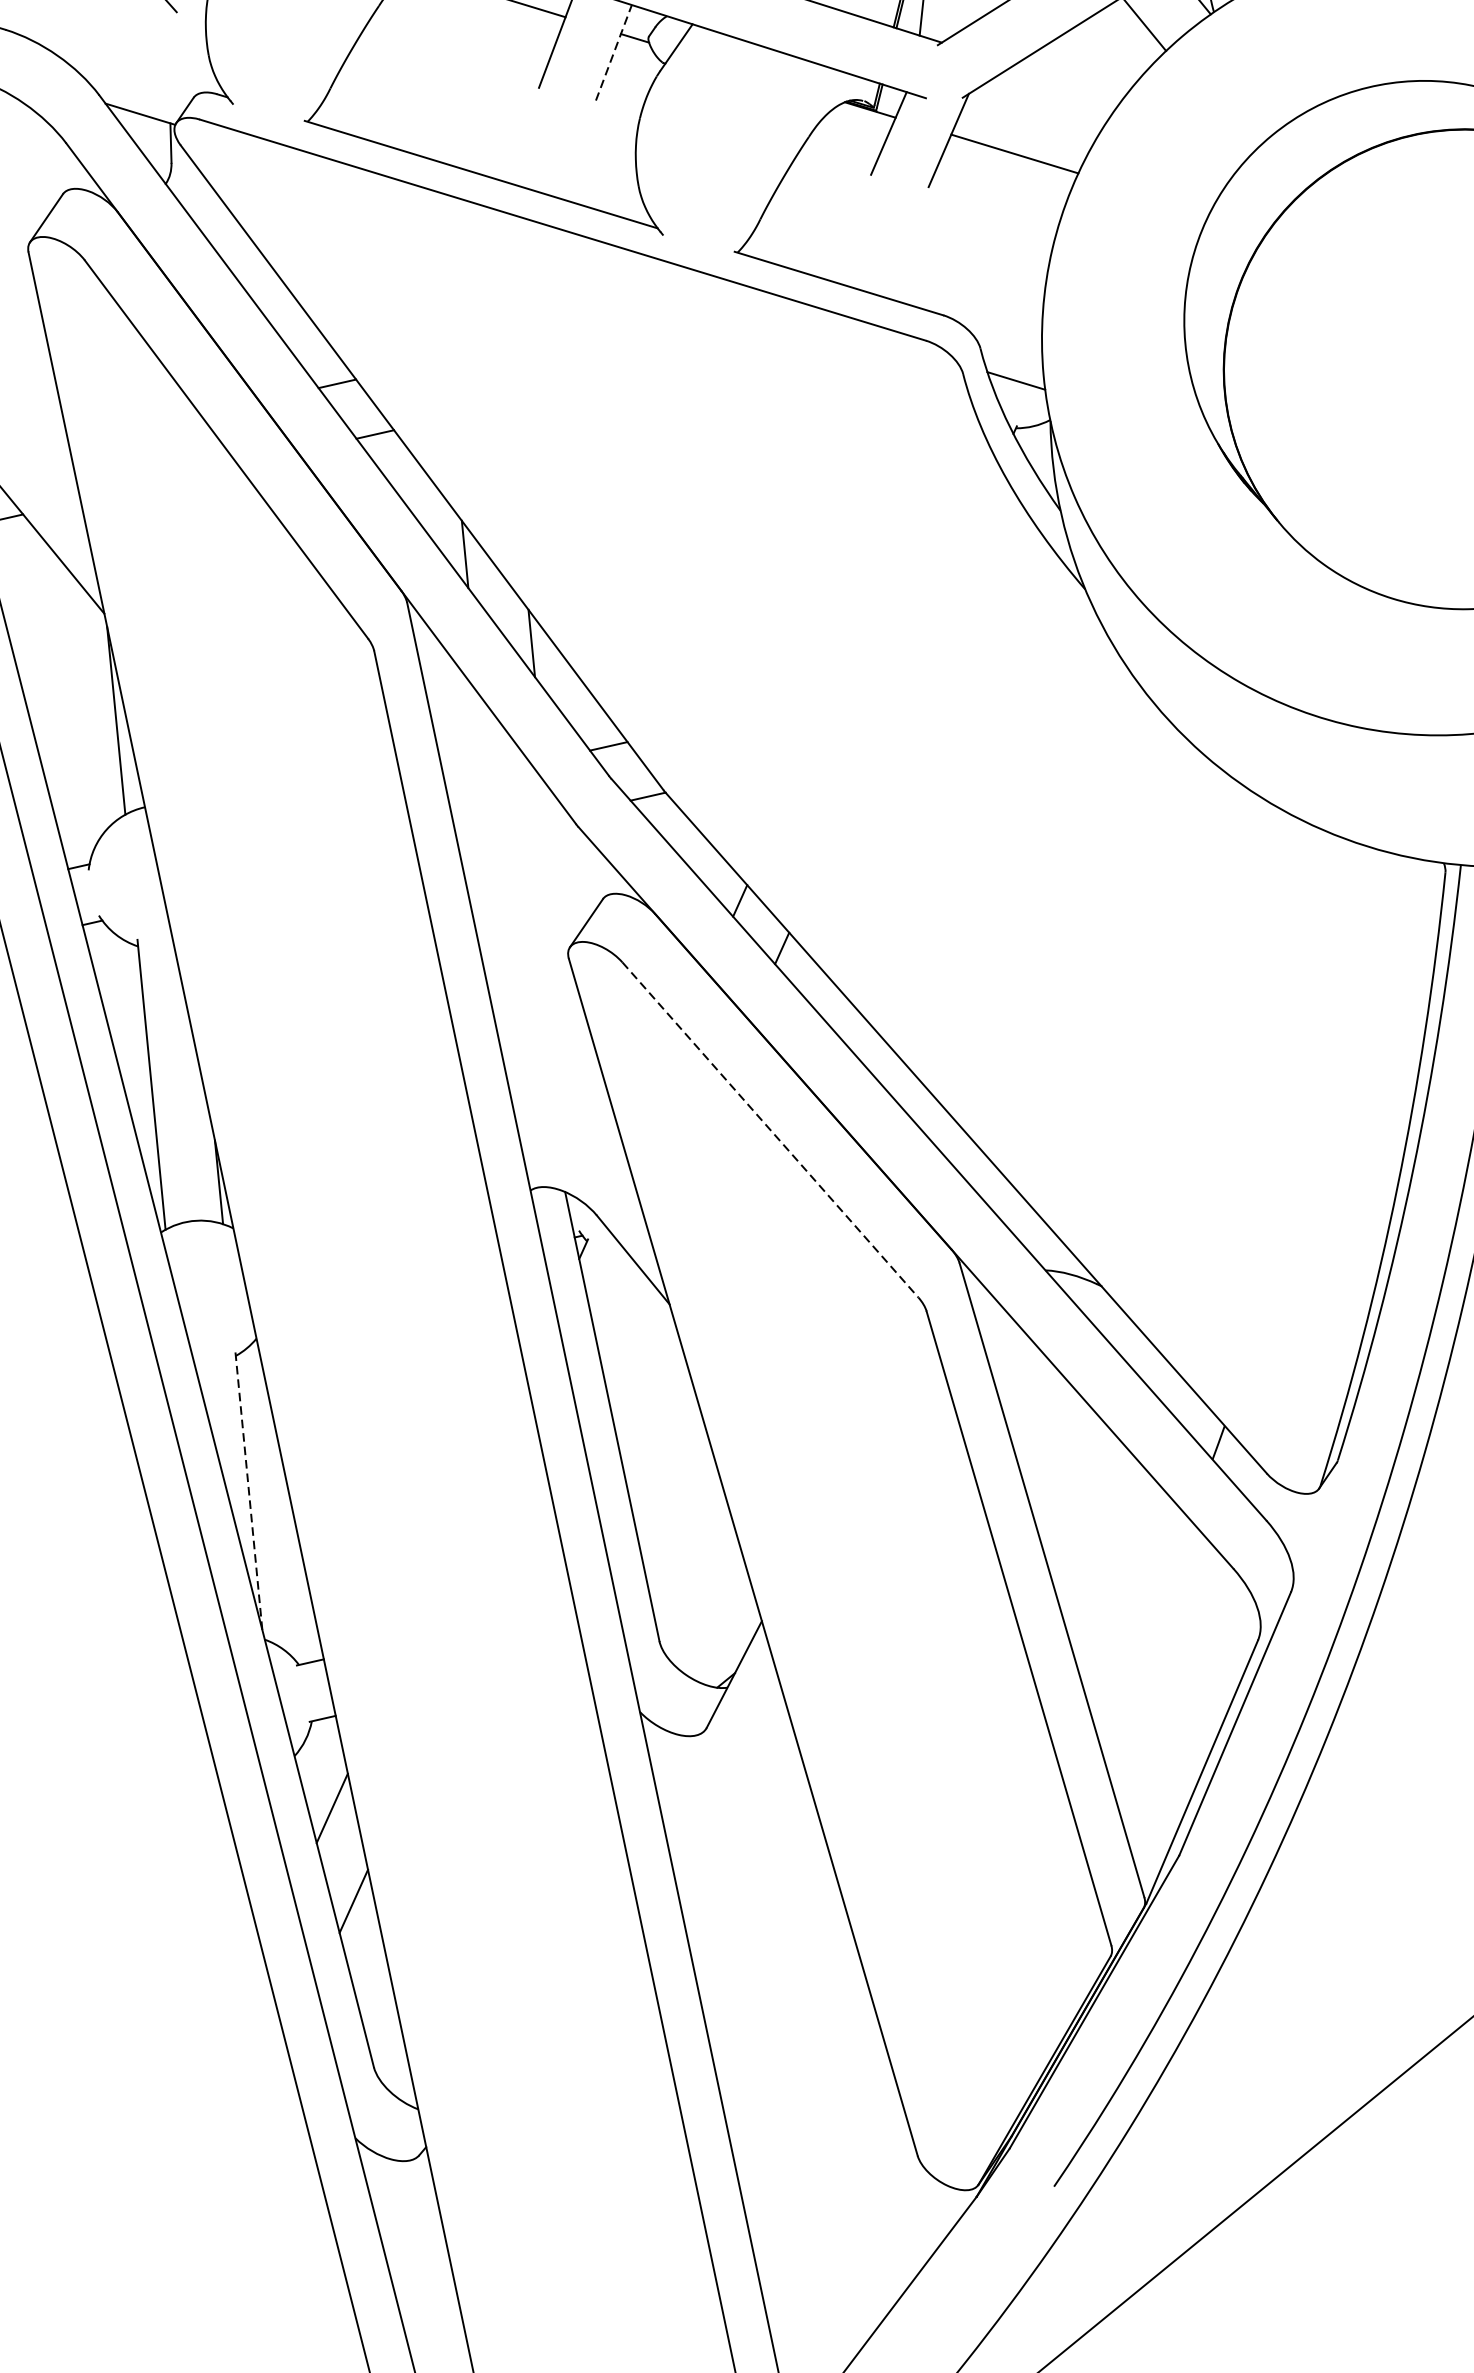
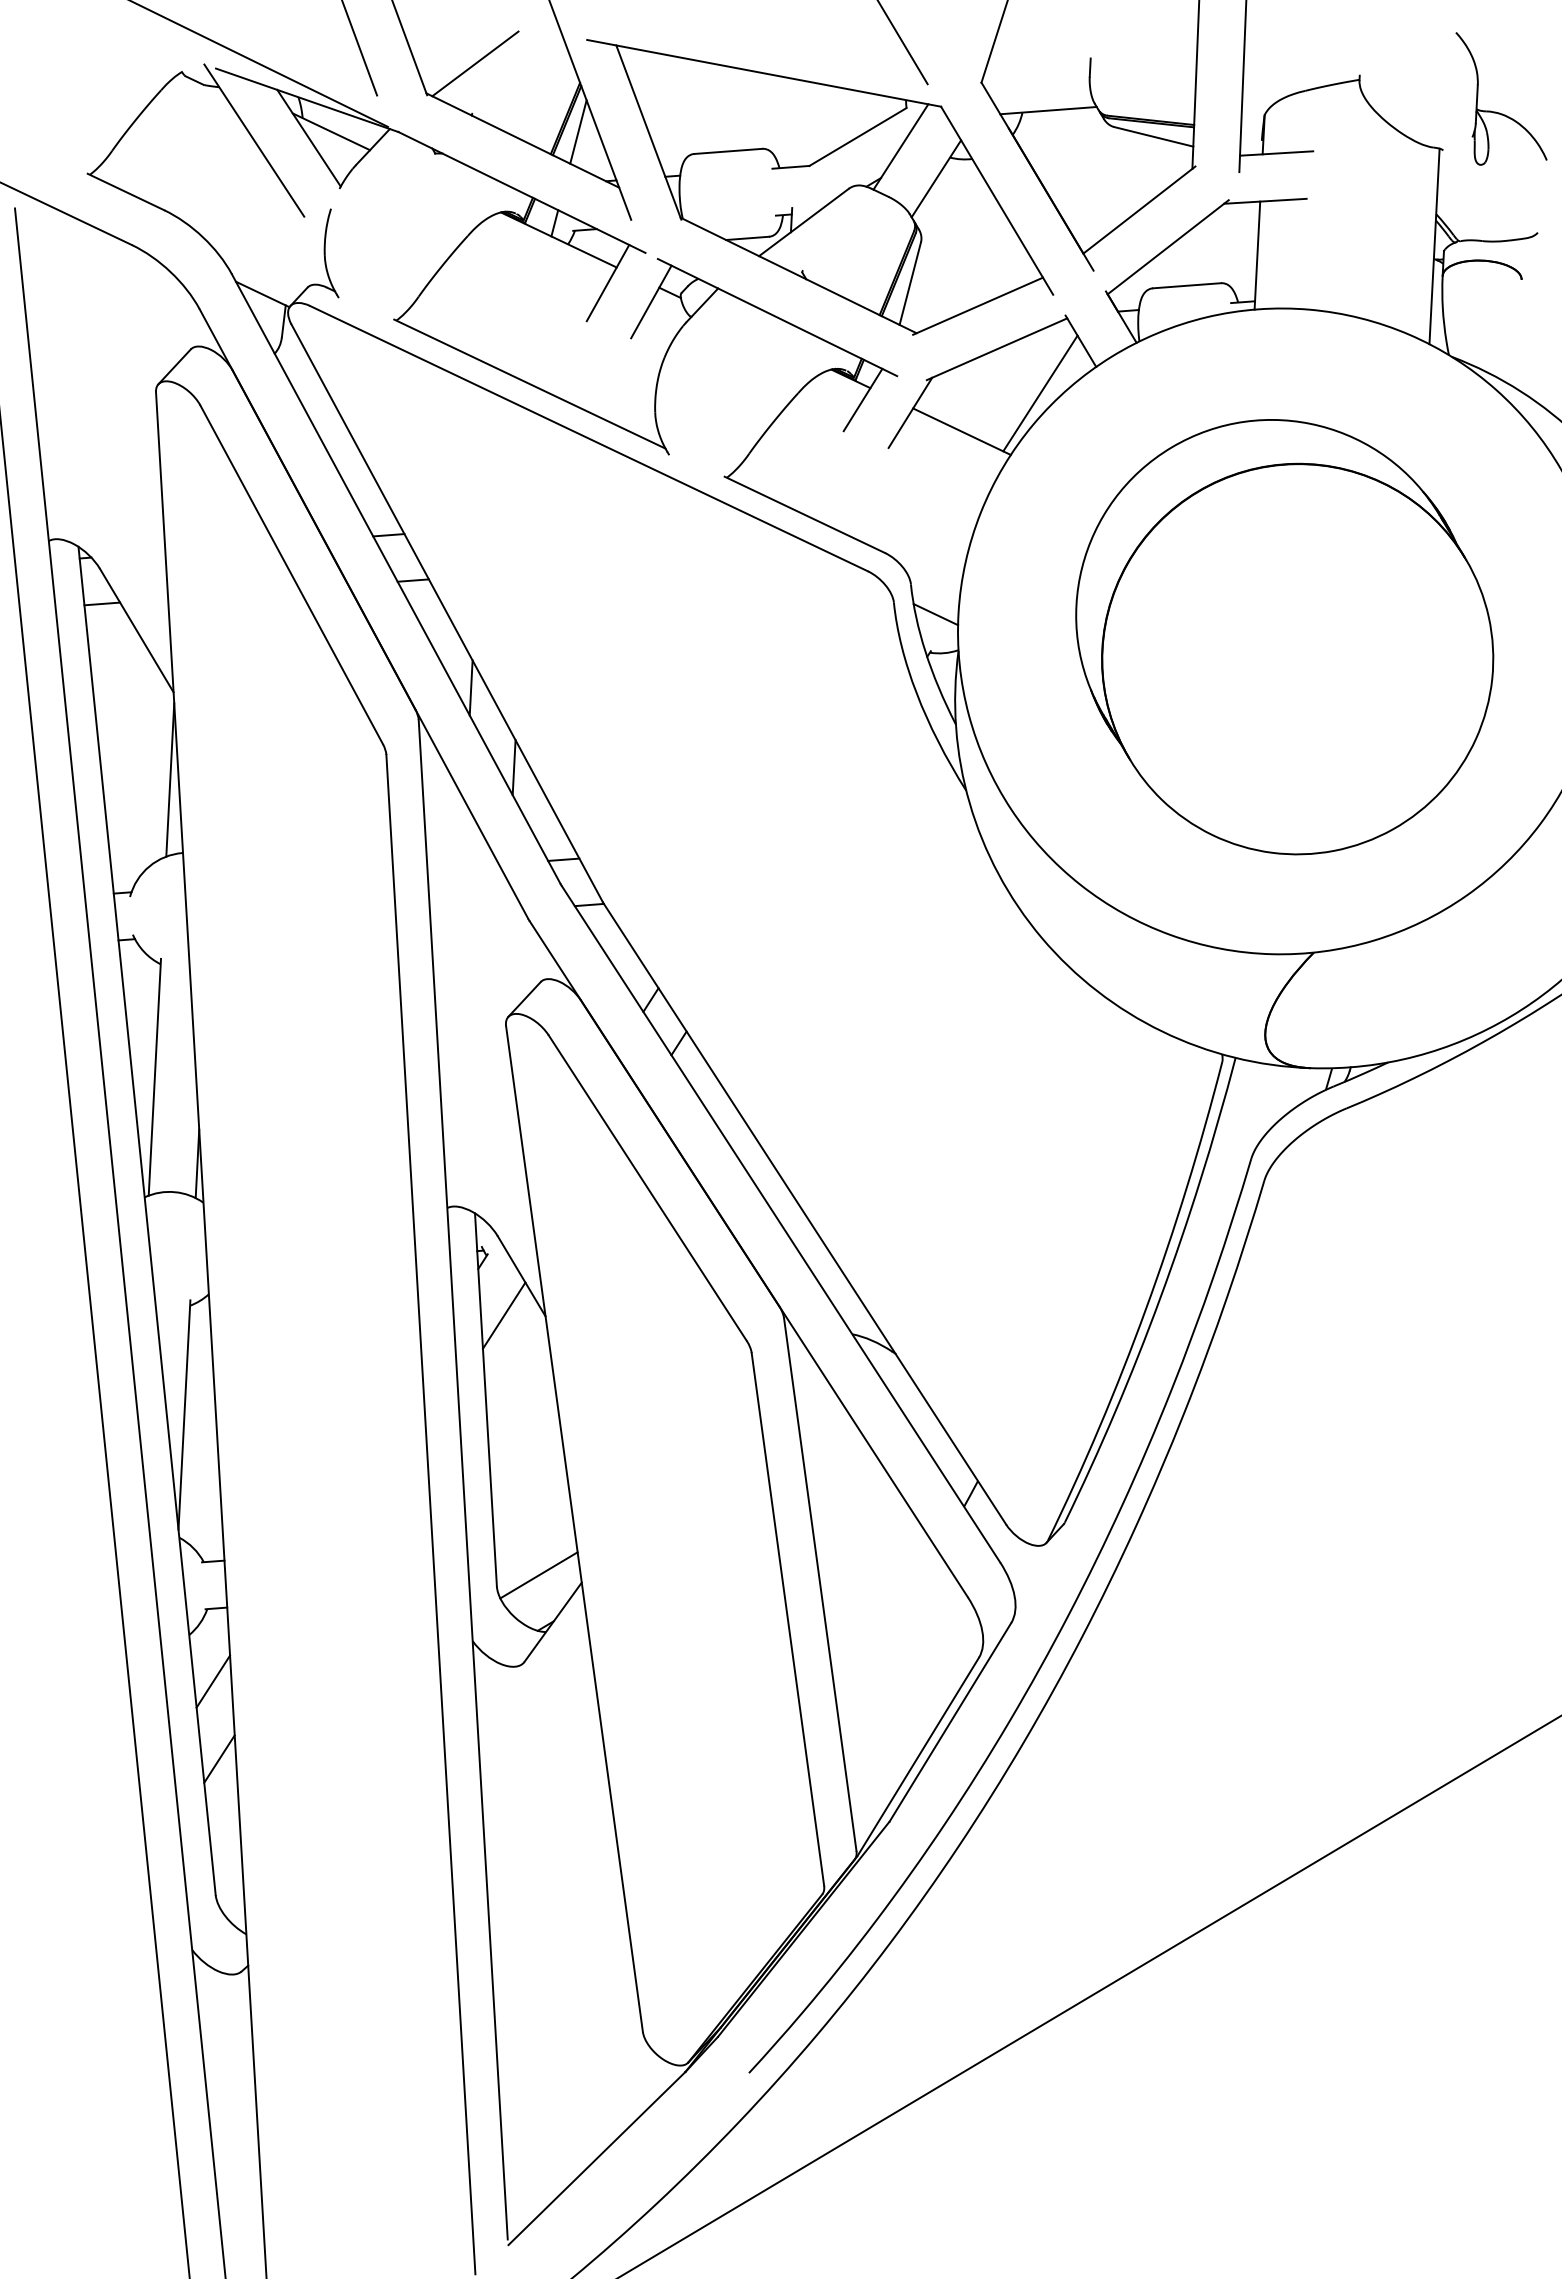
line: (614, 52) -> (651, 301), dashed -> solid
line: (1103, 93) -> (1040, 393), added
line: (770, 1130) -> (647, 1188), dashed -> solid
line: (618, 1310) -> (503, 1315), added
line: (248, 1489) -> (184, 1414), dashed -> solid
line: (708, 1620) -> (538, 1575), added

